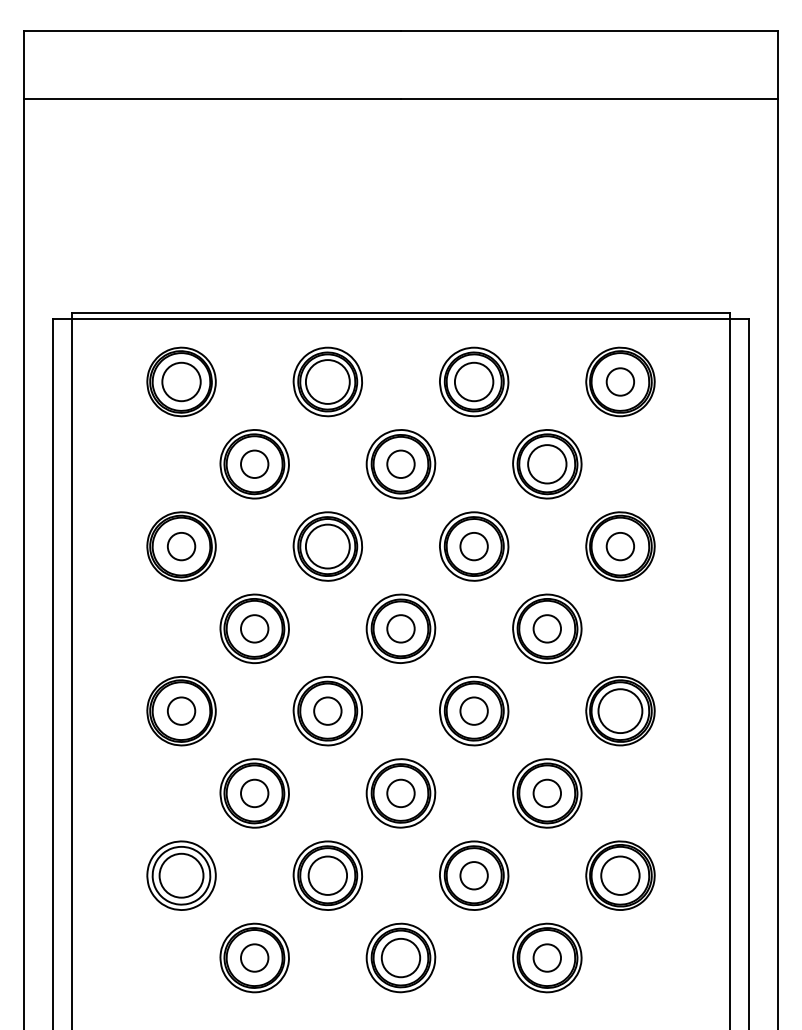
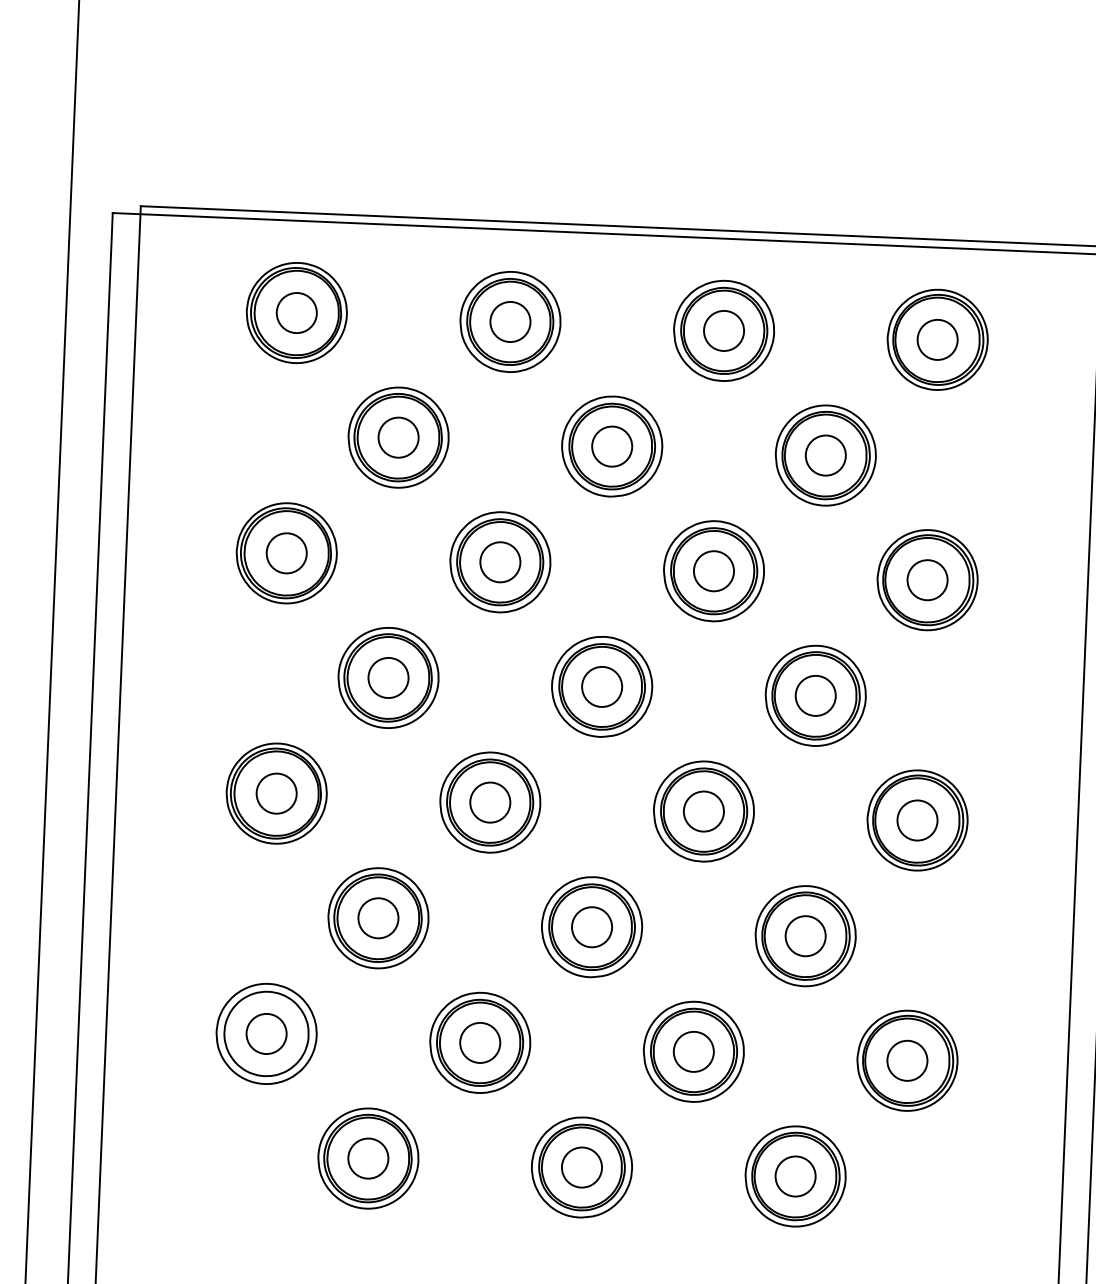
circle: (181, 381) -> (296, 312), size x0.71
circle: (327, 381) -> (509, 321), size x0.62
circle: (473, 381) -> (723, 330), size x0.71
circle: (547, 464) -> (826, 455), size x0.71
circle: (327, 546) -> (499, 562), size x0.62
circle: (620, 710) -> (917, 819), size x0.62
circle: (181, 875) -> (266, 1033), size x0.62
circle: (327, 875) -> (479, 1042), size x0.71
circle: (620, 875) -> (907, 1060), size x0.71
circle: (400, 957) -> (581, 1166), size x0.71

